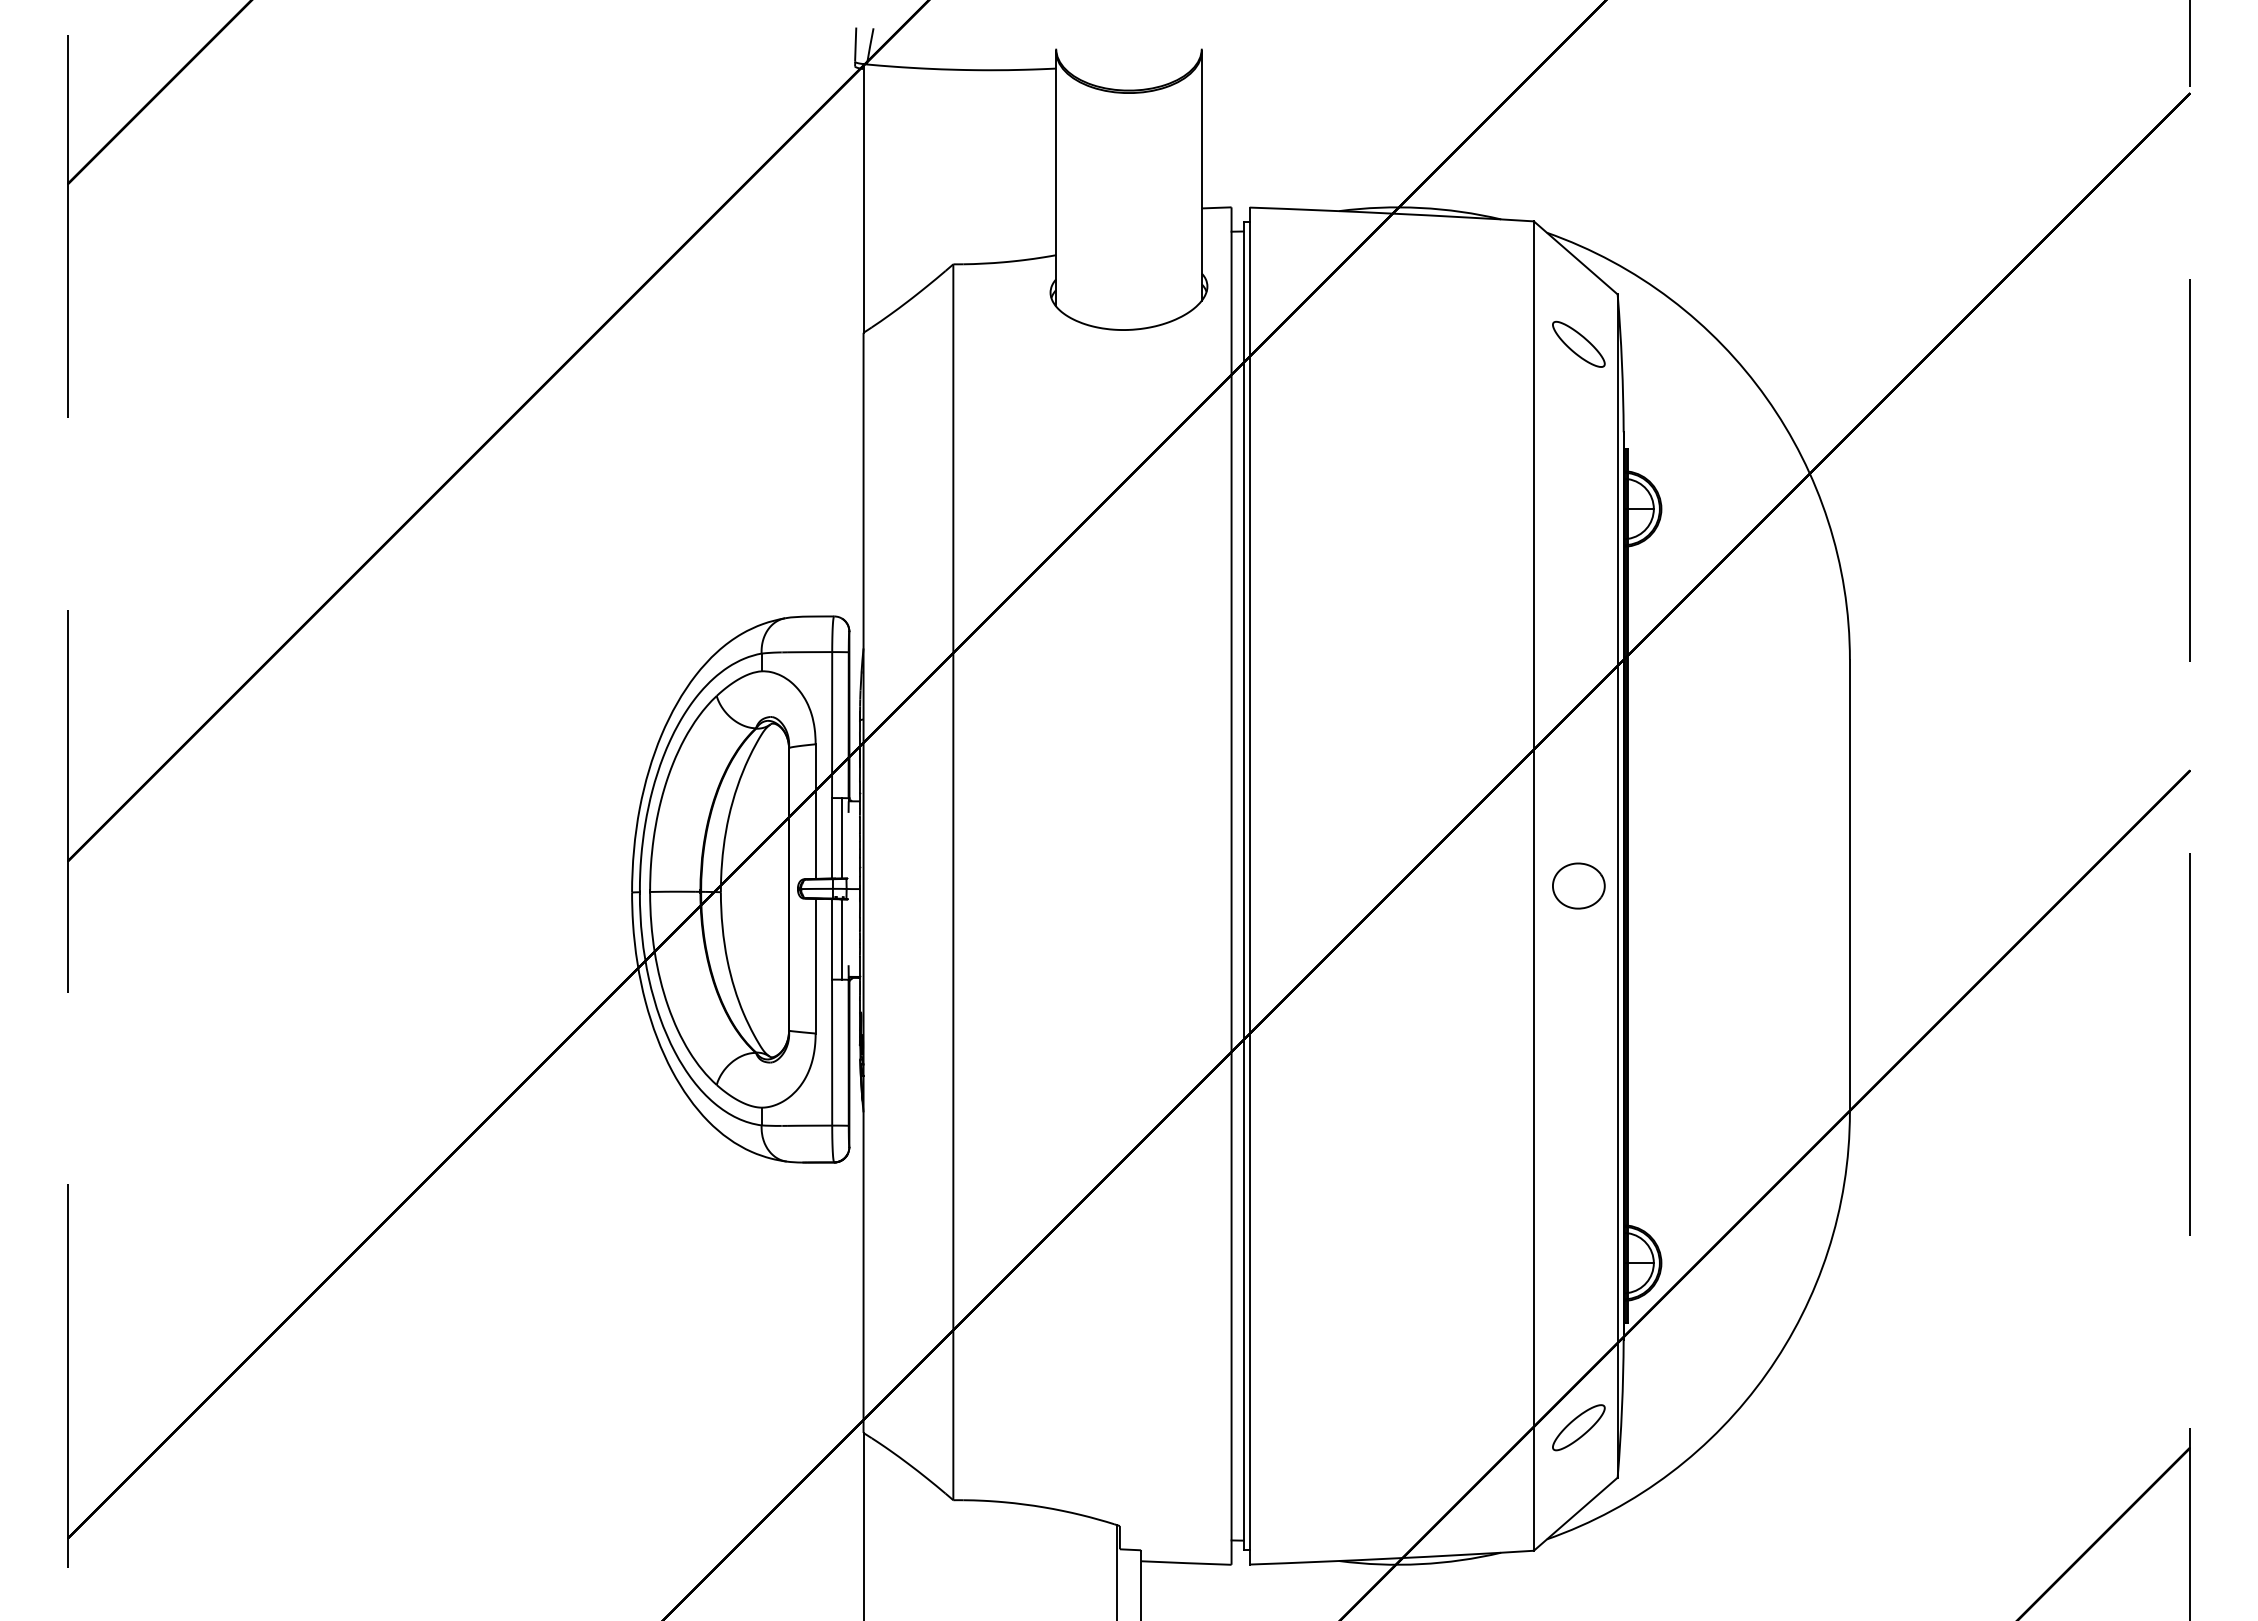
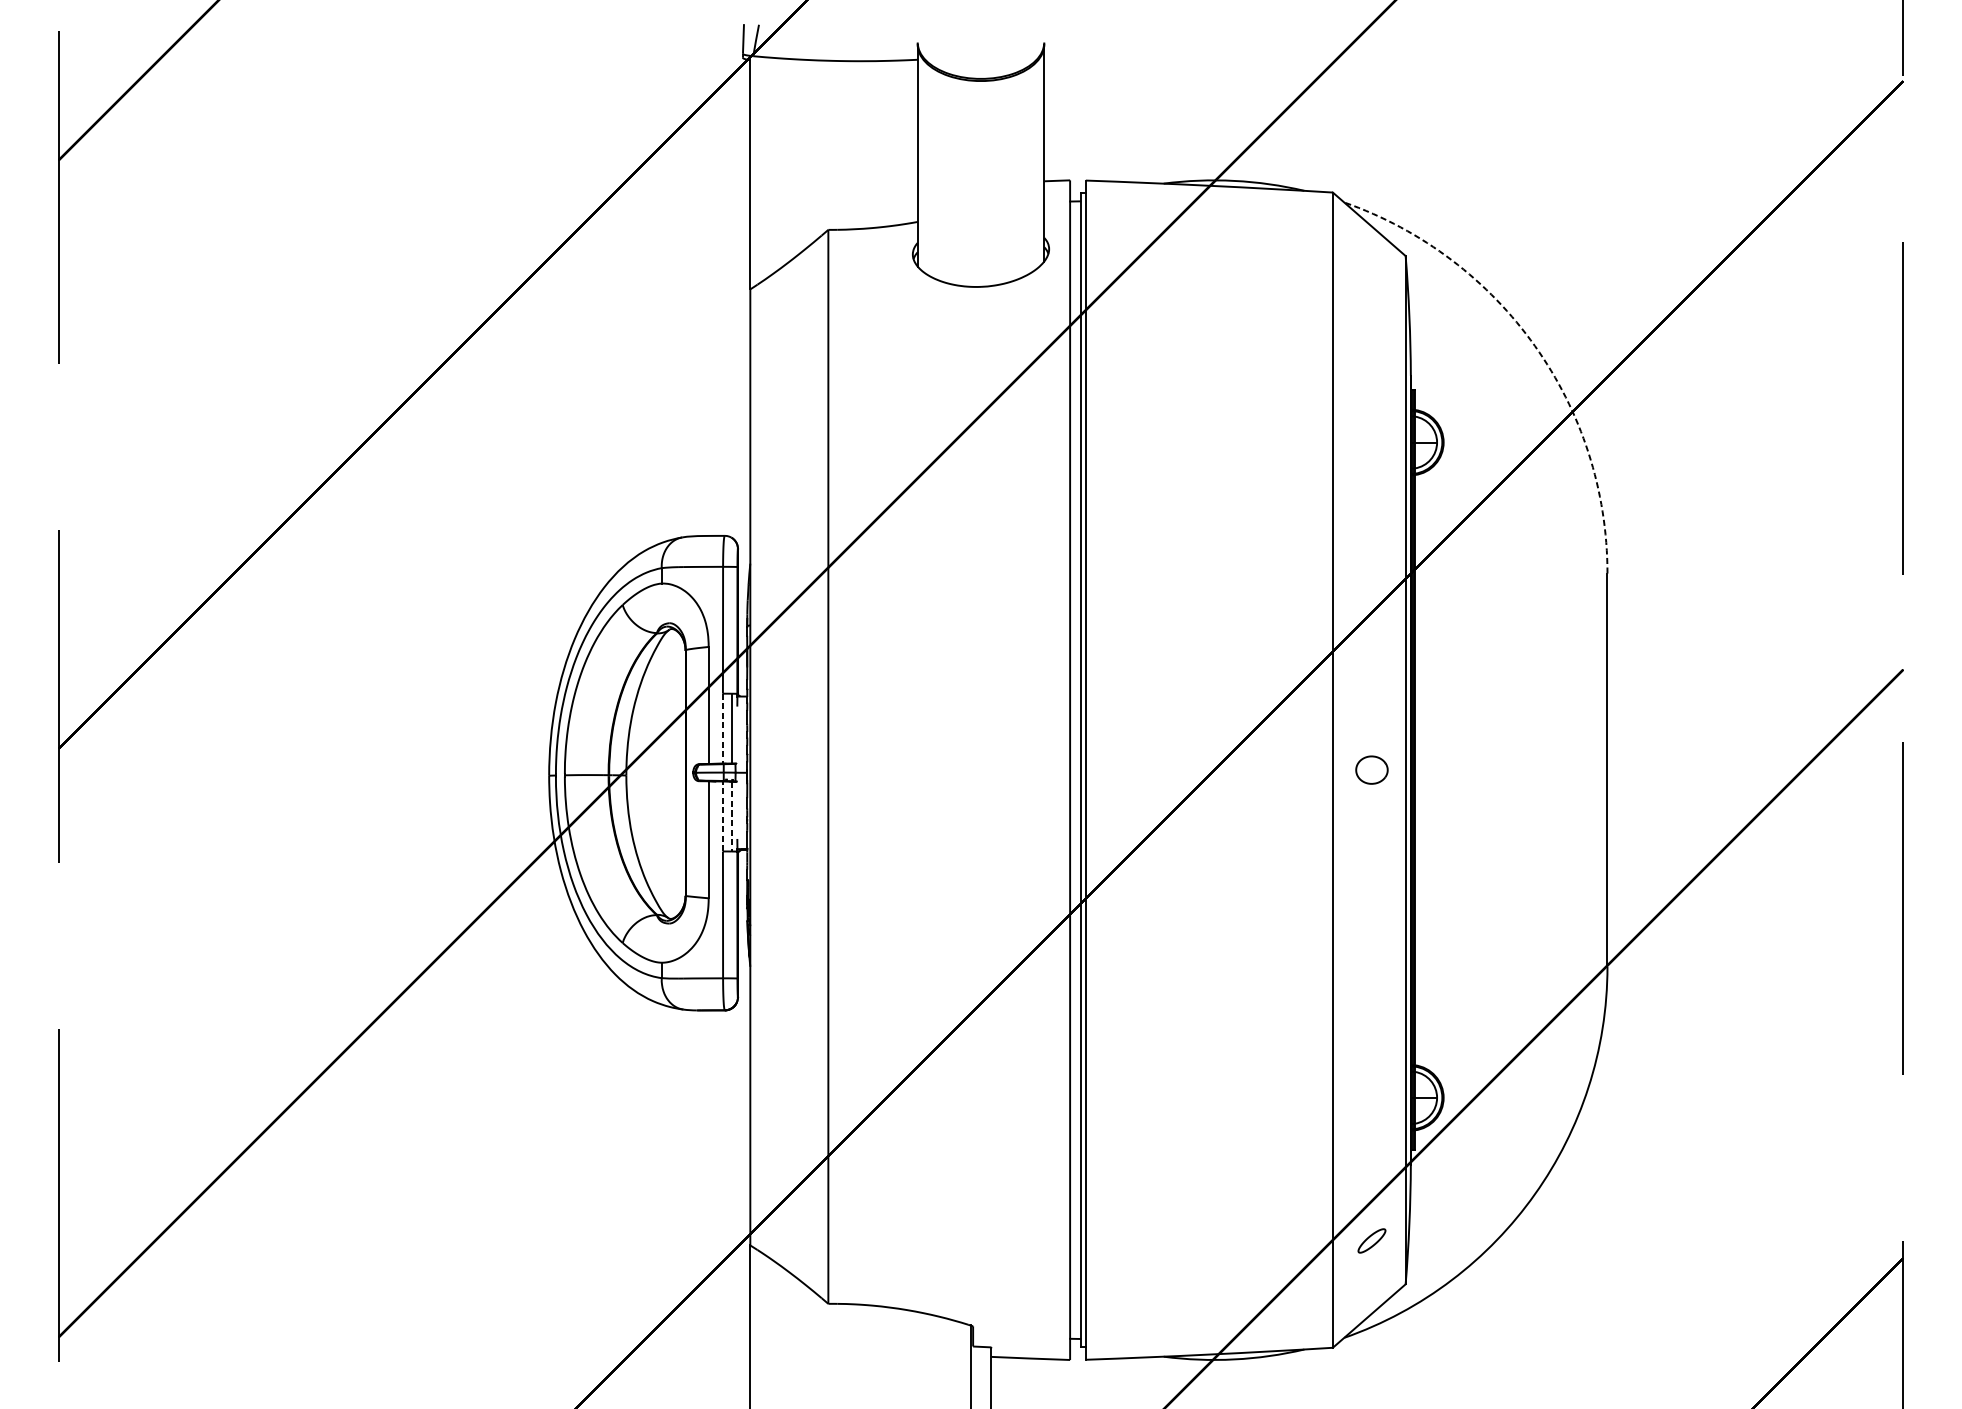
part: (1578, 343) -> (1371, 298), removed
arc: (1766, 398) -> (1534, 346), solid -> dashed
line: (832, 838) -> (723, 728), solid -> dashed
part: (1578, 885) -> (1371, 769), size x0.7
line: (832, 938) -> (723, 815), solid -> dashed
line: (842, 940) -> (732, 817), solid -> dashed
part: (1578, 1427) -> (1371, 1240), size x0.6

